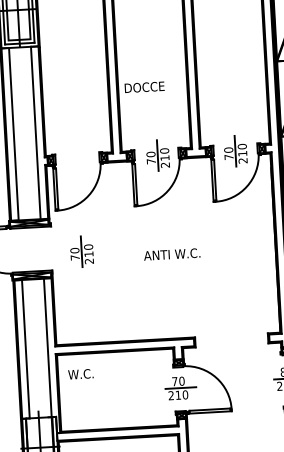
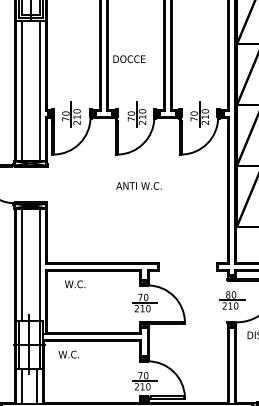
part: (81, 251) -> (71, 114), moved
text: (171, 253) -> (138, 185), moved
text: (81, 374) -> (75, 284), moved

